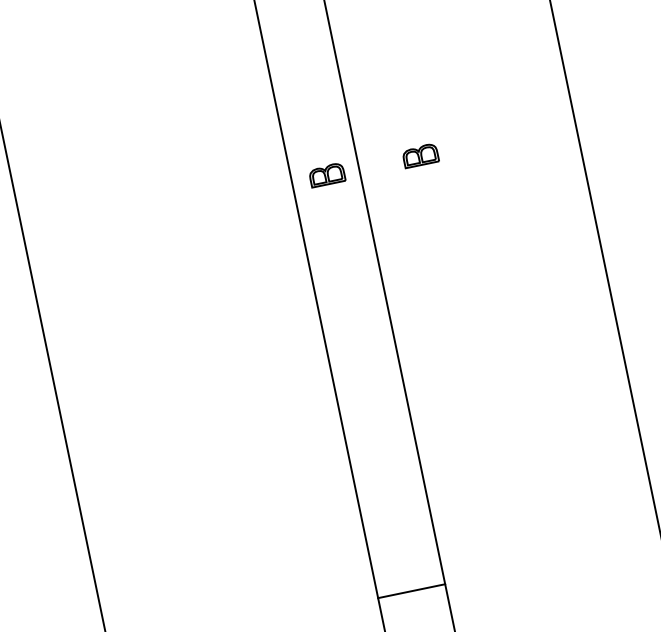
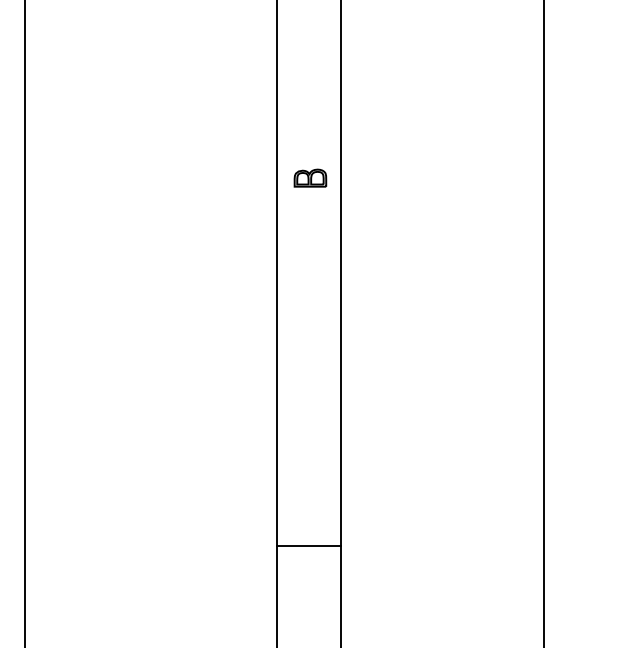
part: (420, 155) -> (398, 177), removed
line: (411, 591) -> (308, 545), moved

